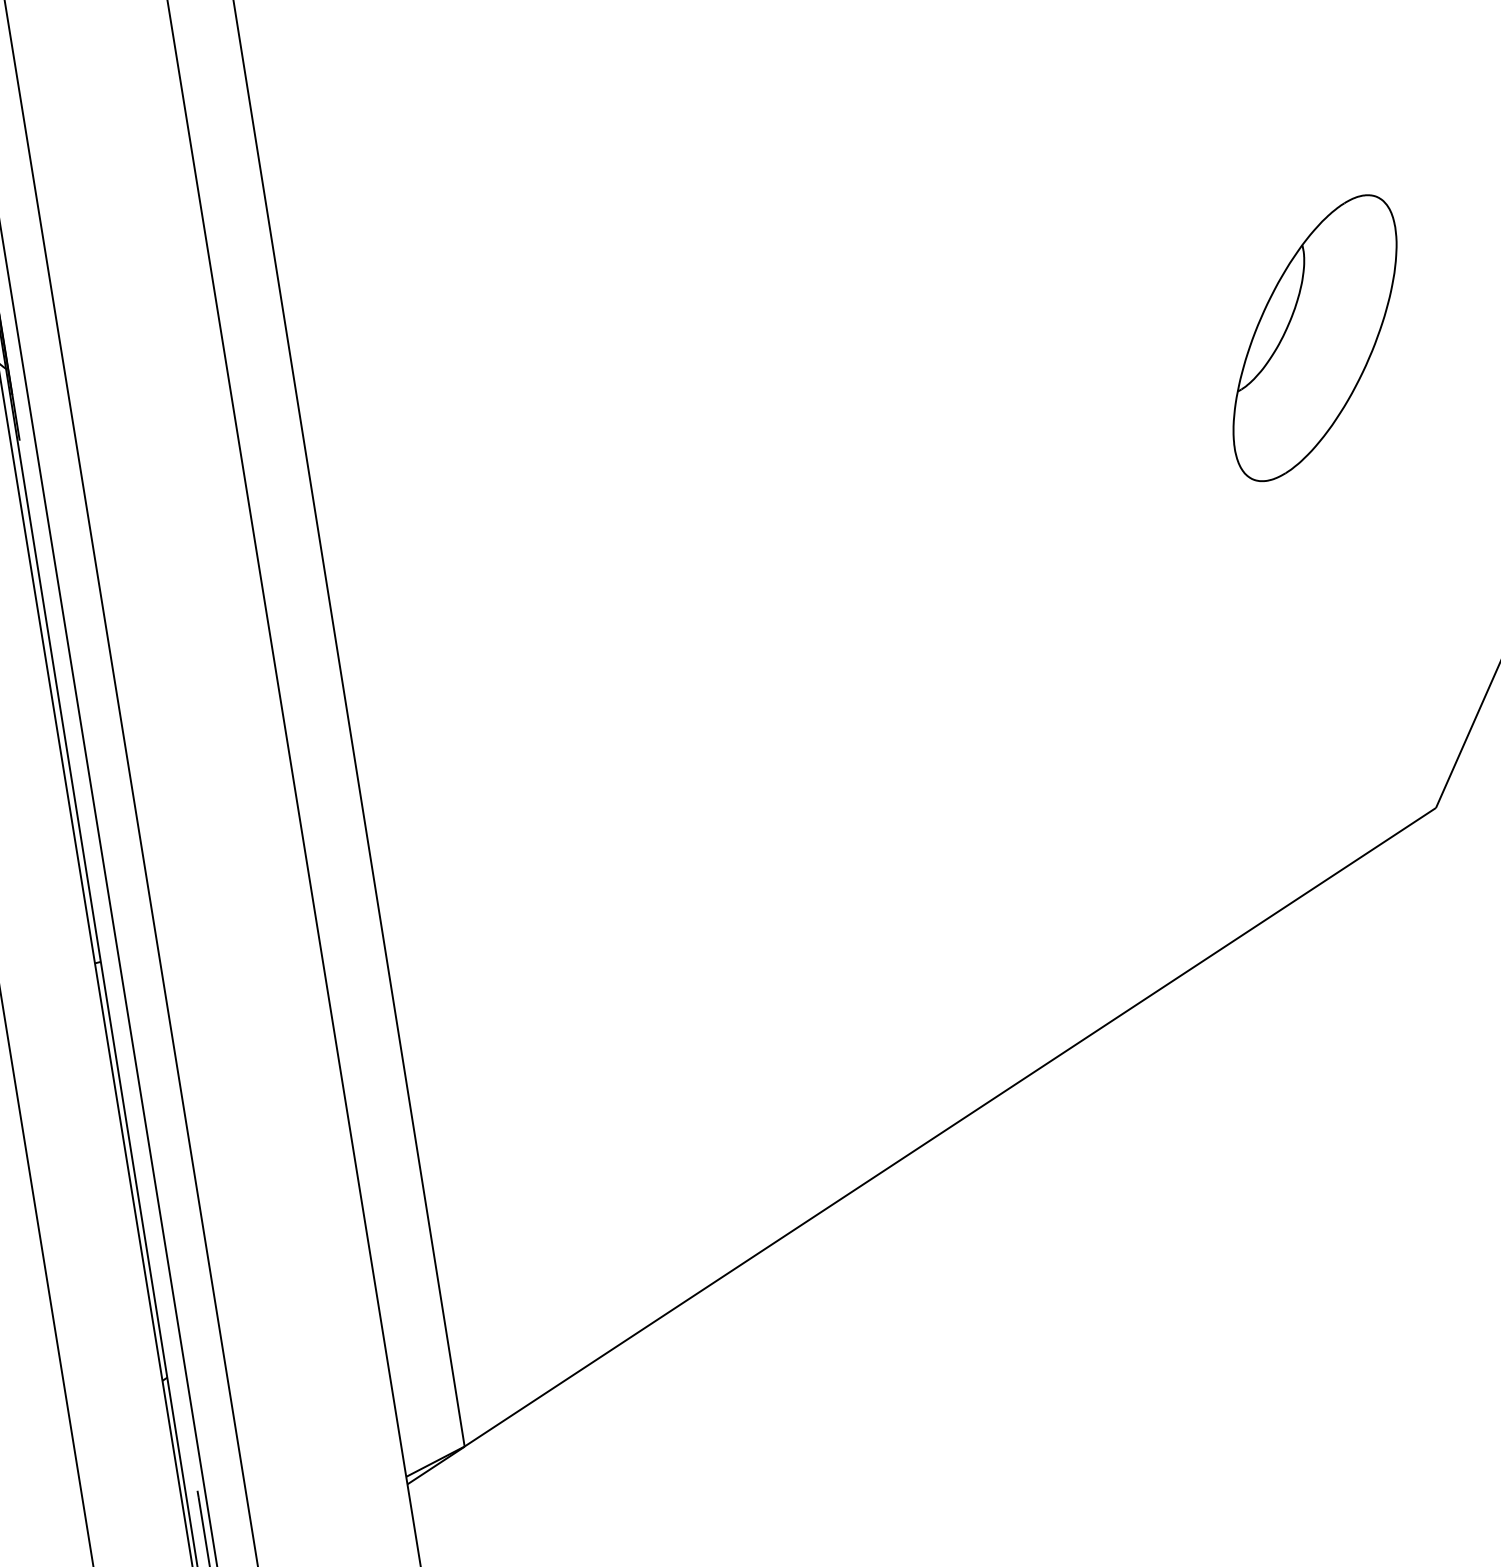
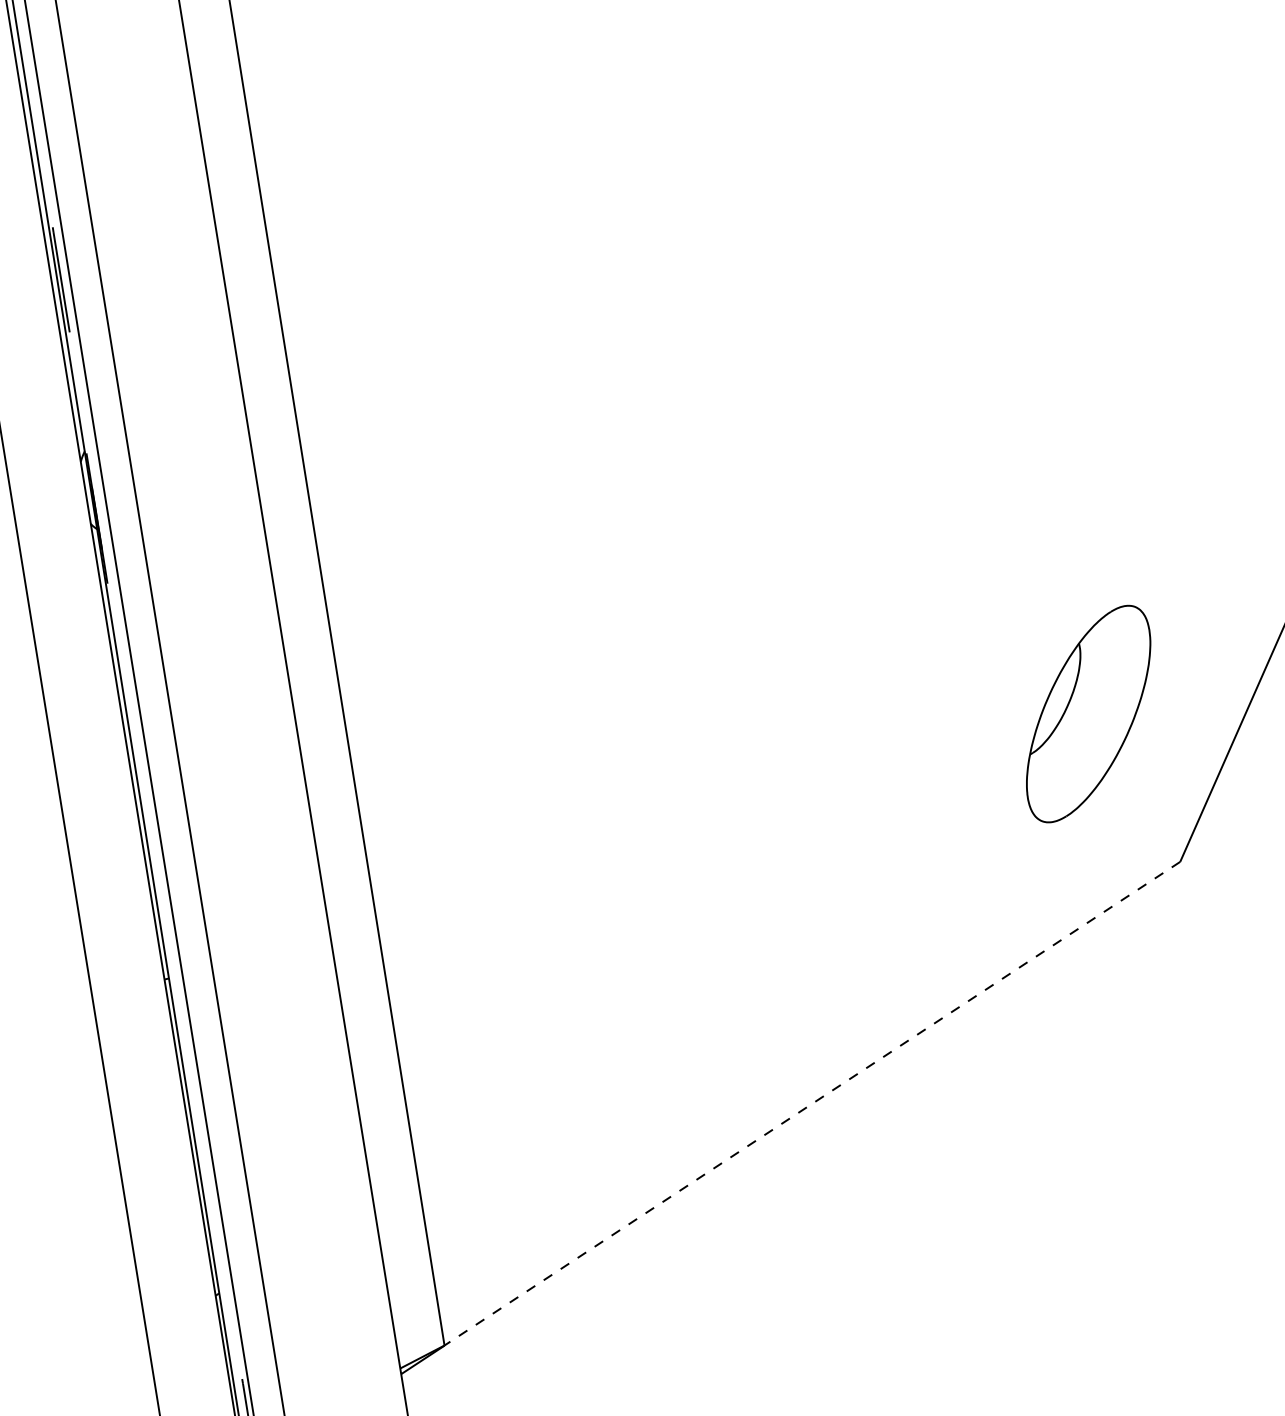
part: (1314, 337) -> (1088, 713), moved
line: (949, 1126) -> (811, 1103), solid -> dashed

